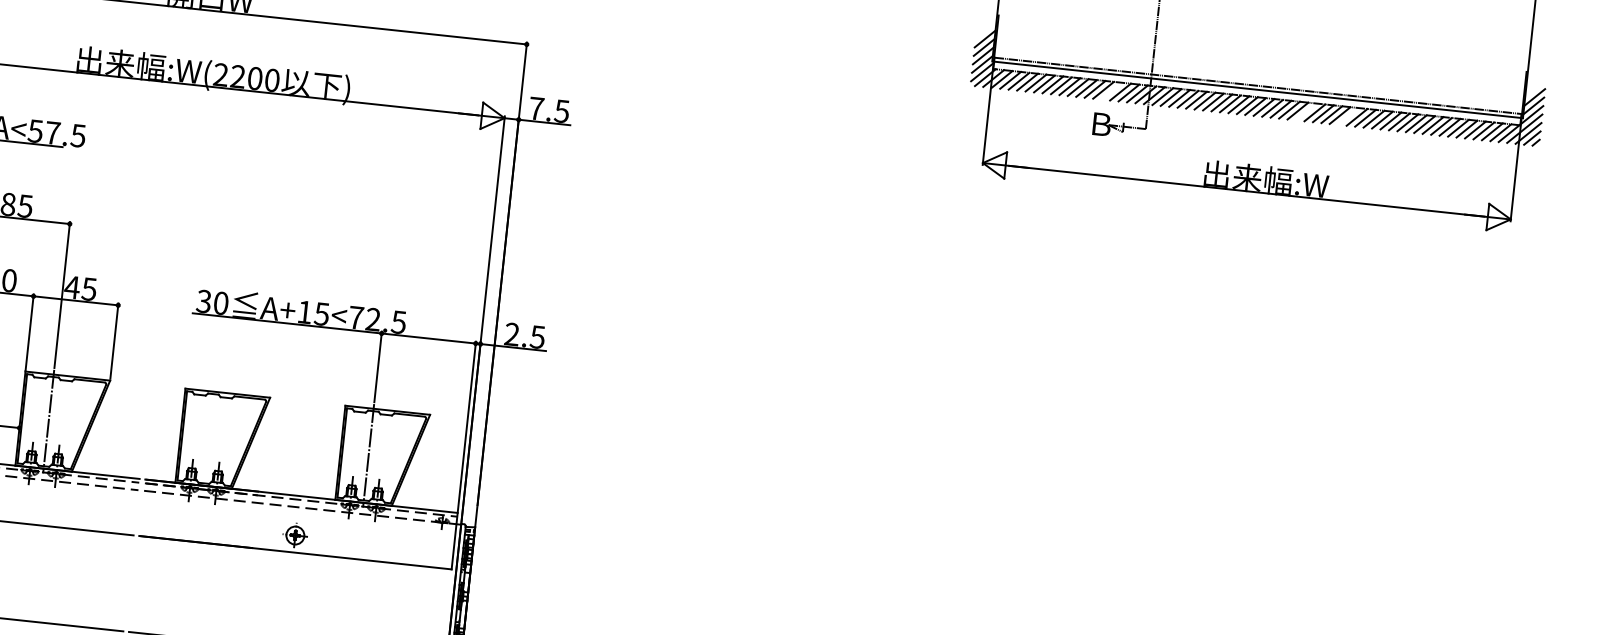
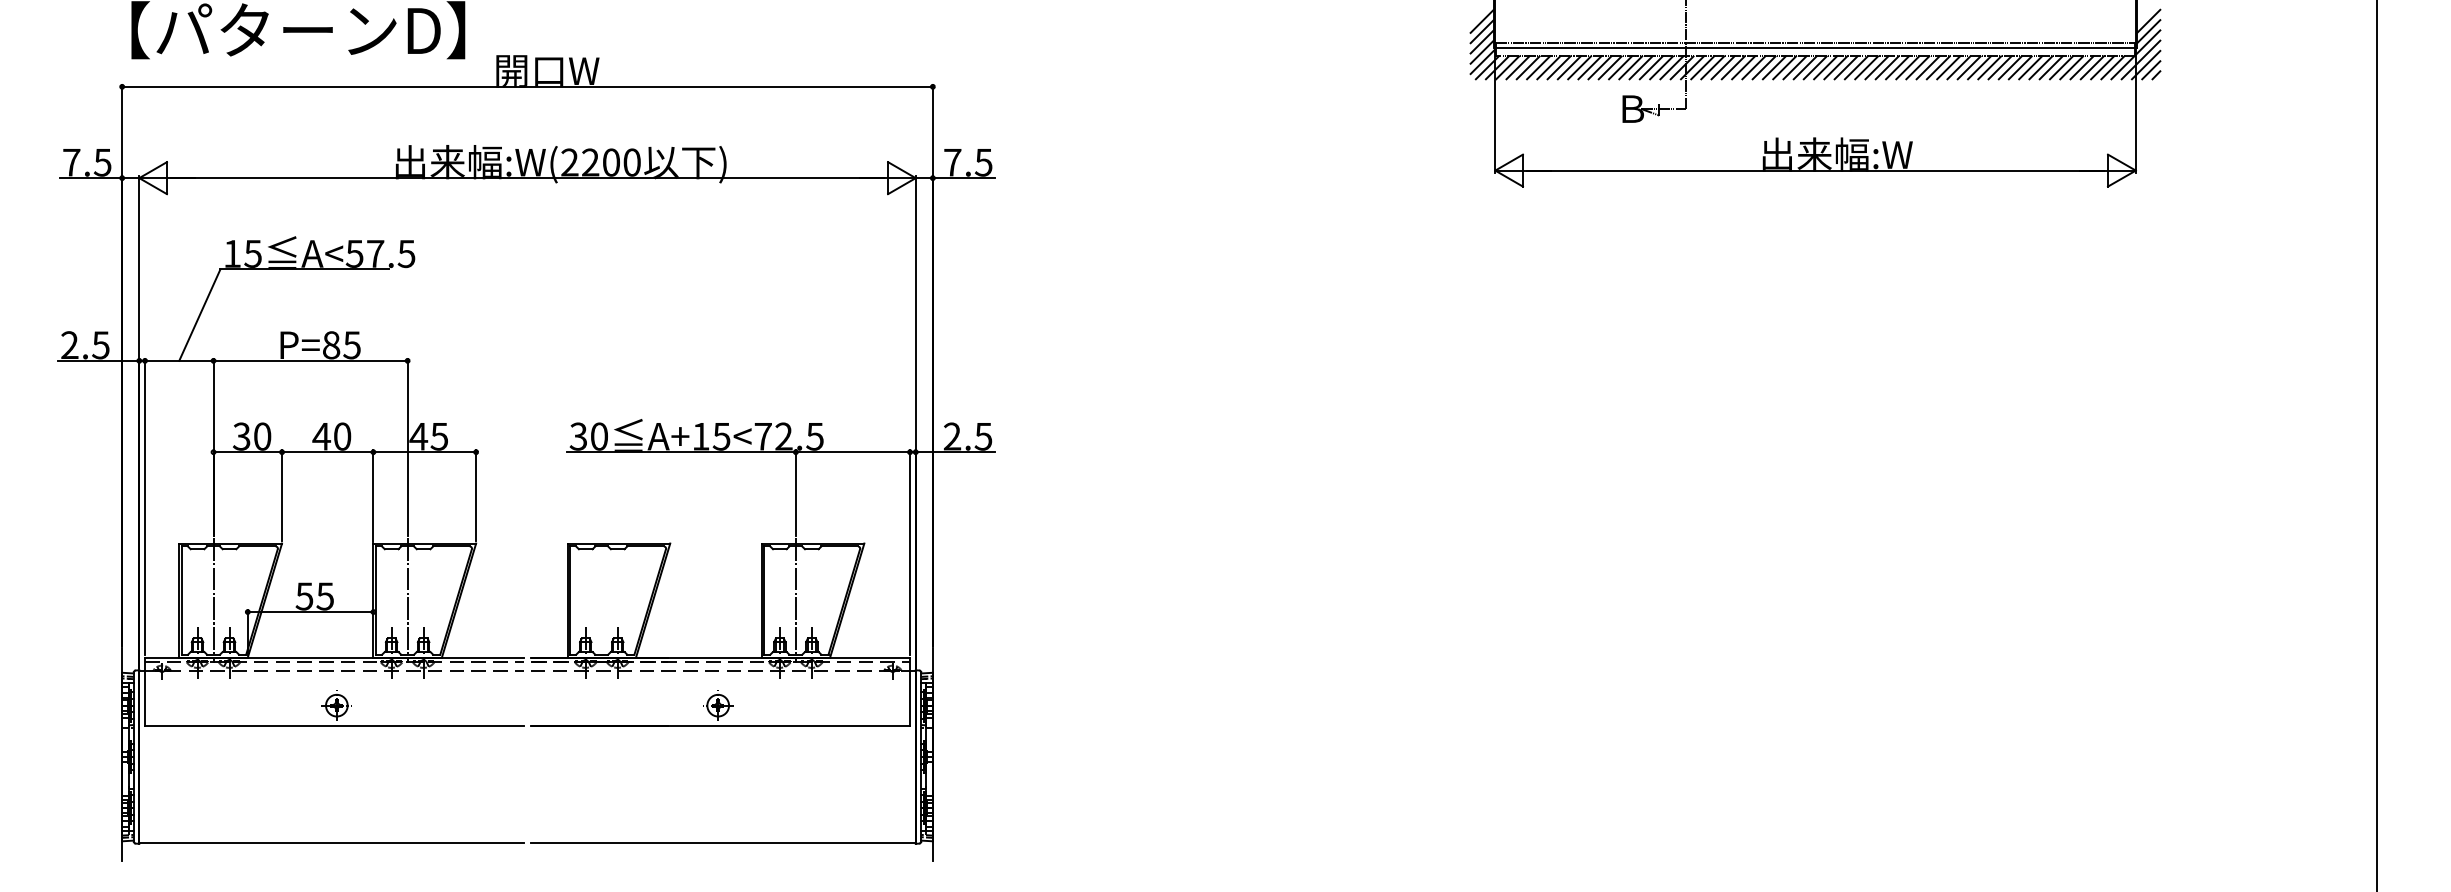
line: (1111, 90) -> (1640, 67), added
line: (1306, 111) -> (1876, 67), added
line: (1348, 116) -> (1927, 67), added

